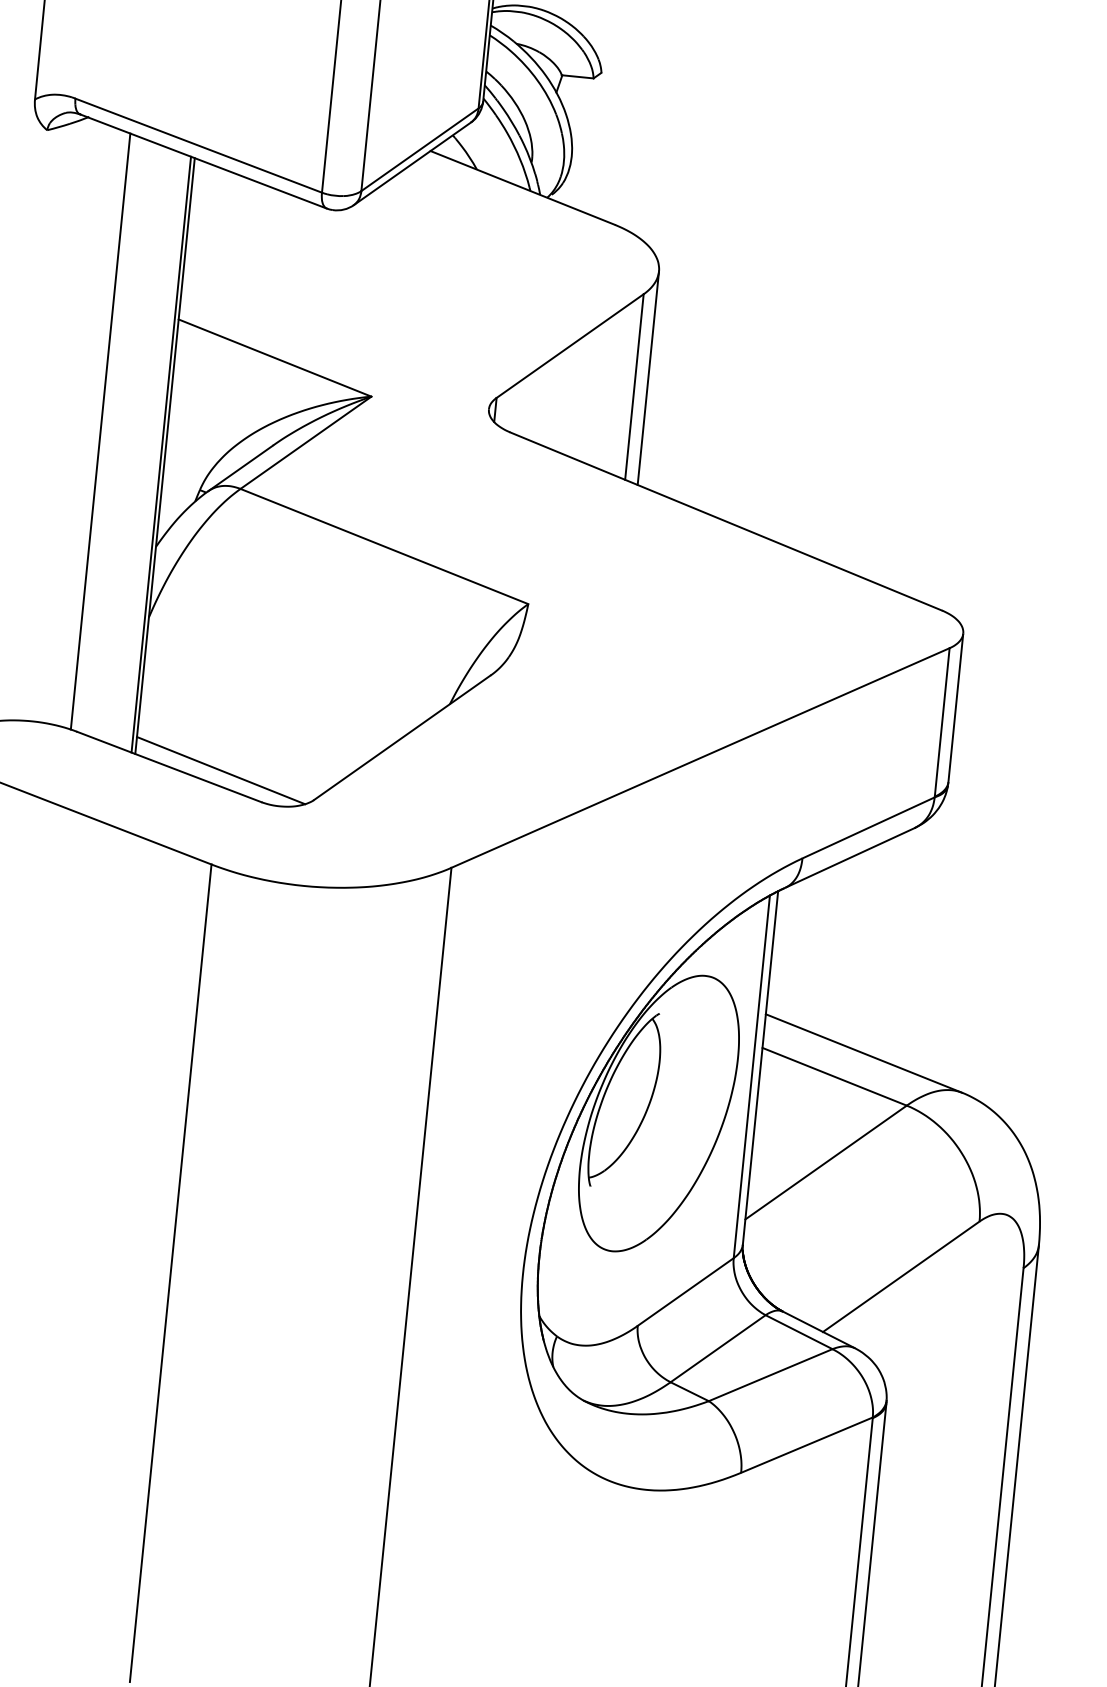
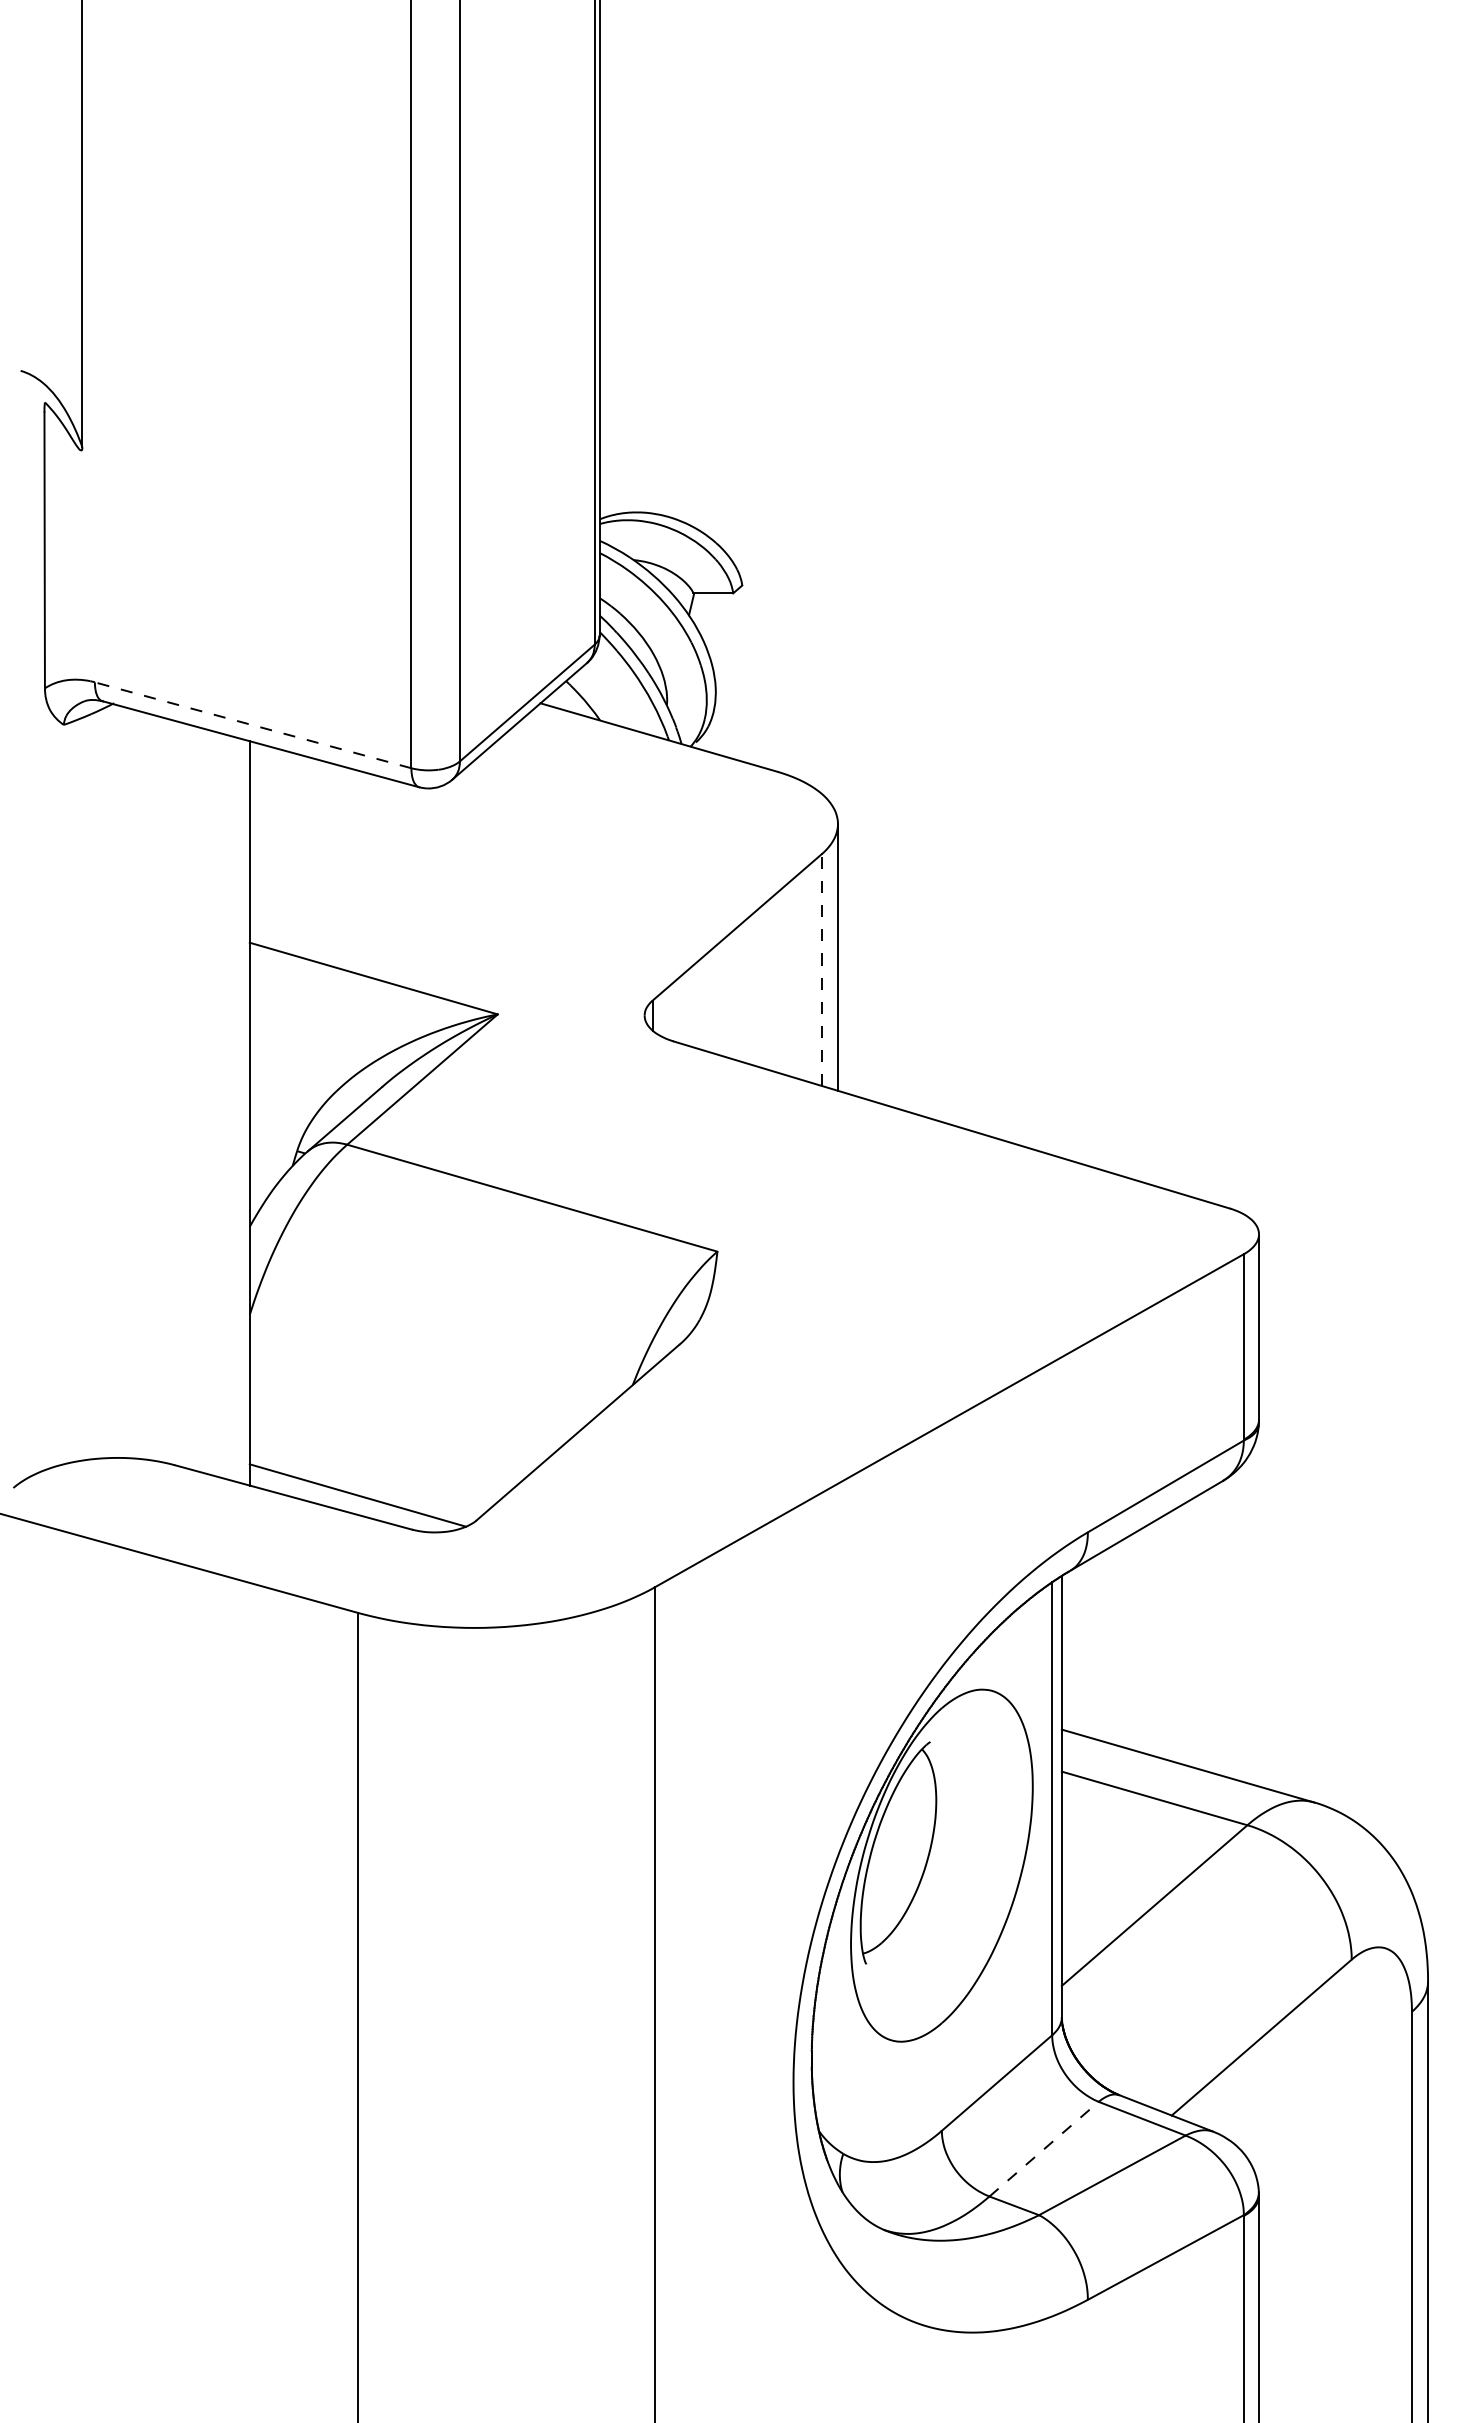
line: (199, 145) -> (253, 725), solid -> dashed
line: (634, 387) -> (821, 970), solid -> dashed
line: (100, 431) -> (167, 1090), removed
line: (160, 454) -> (244, 1111), removed
line: (718, 1348) -> (1044, 2148), solid -> dashed

